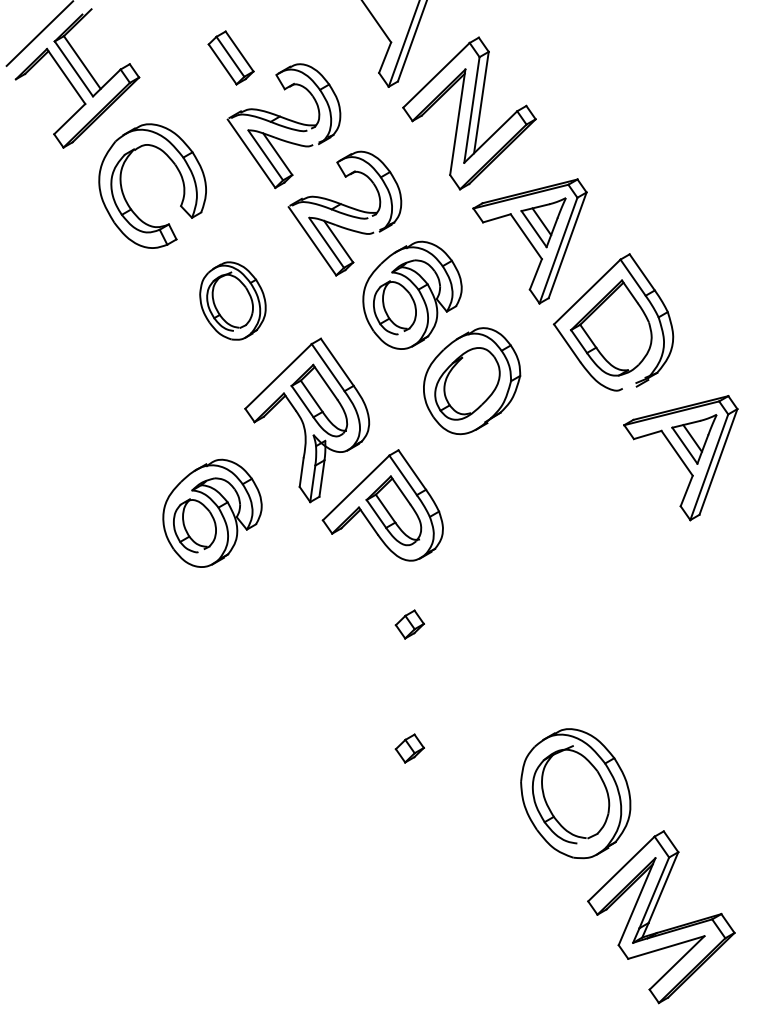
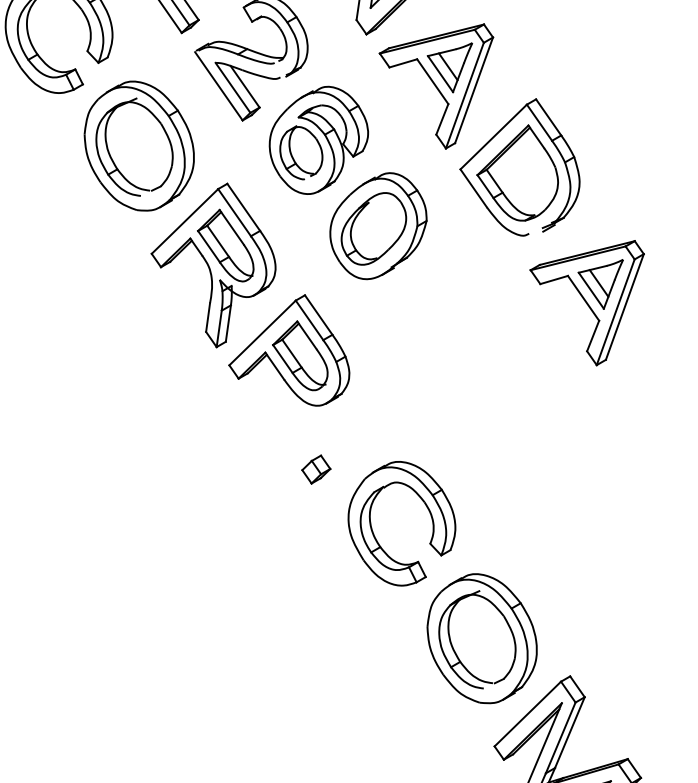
part: (232, 300) -> (138, 145), size x1.67
part: (212, 512) -> (118, 357), removed
part: (520, 663) -> (426, 508), added
part: (409, 748) -> (315, 593), removed

